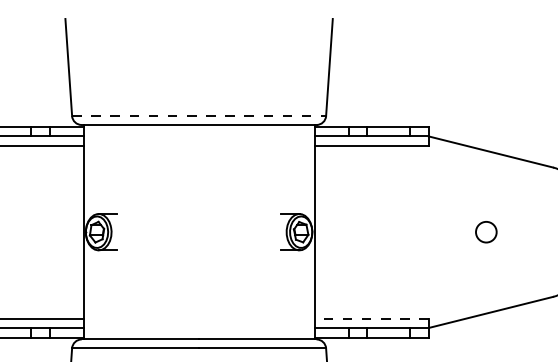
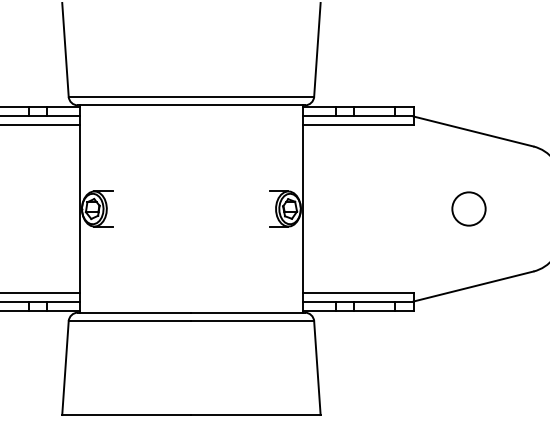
line: (199, 115) -> (191, 96), dashed -> solid
circle: (485, 231) -> (468, 208), size x1.67
line: (370, 318) -> (357, 292), dashed -> solid

